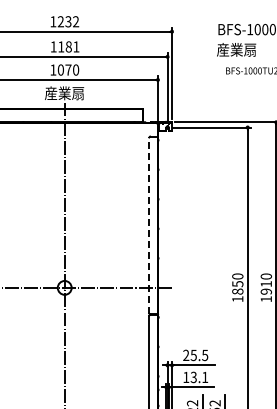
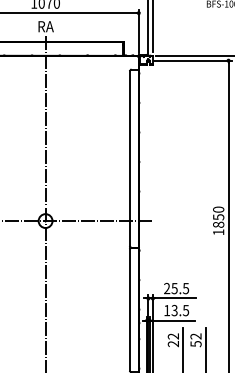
text: (64, 93) -> (45, 26), 産業扇 -> RA
line: (149, 225) -> (130, 158), dashed -> solid
text: (205, 377) -> (186, 310), 13.1 -> 13.5

